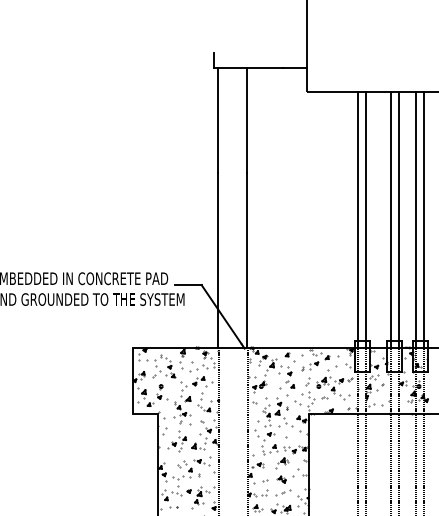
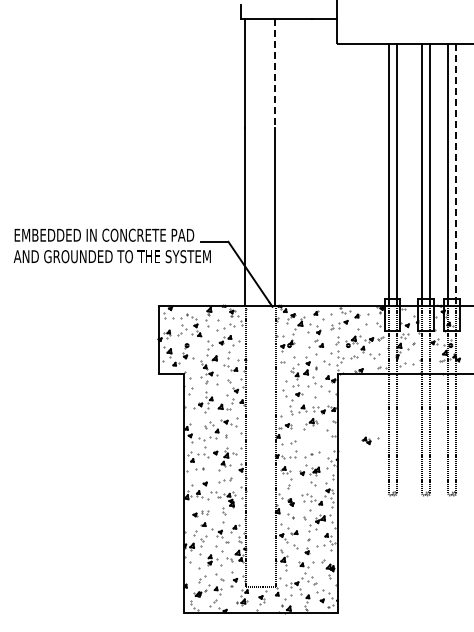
line: (246, 121) -> (274, 74), solid -> dashed
line: (424, 219) -> (456, 174), solid -> dashed
part: (285, 479) -> (370, 440), moved

